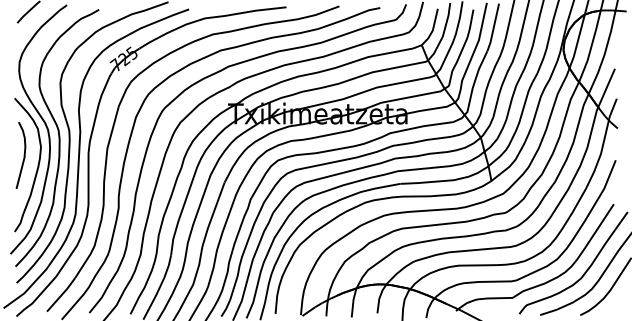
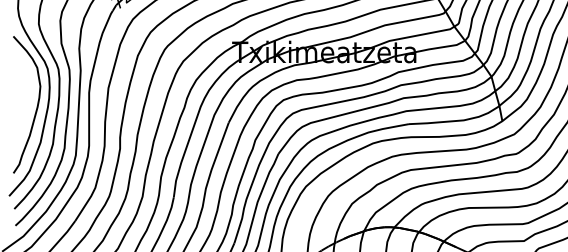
curve: (23, 154) -> (22, 94), removed

